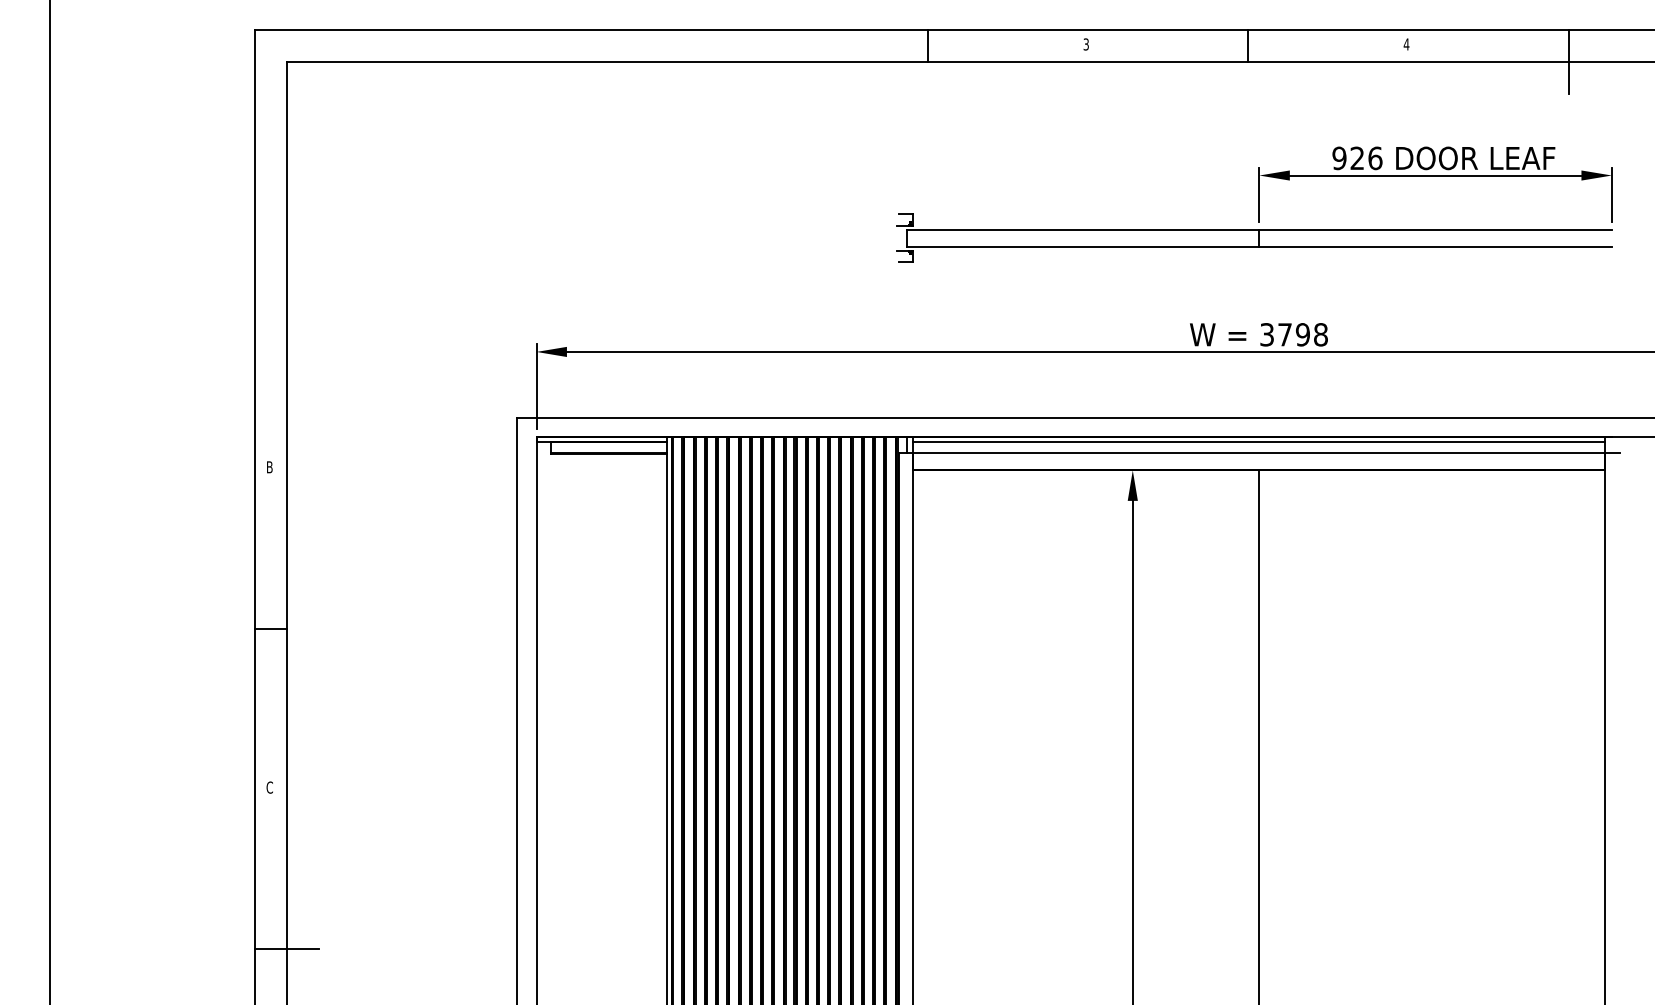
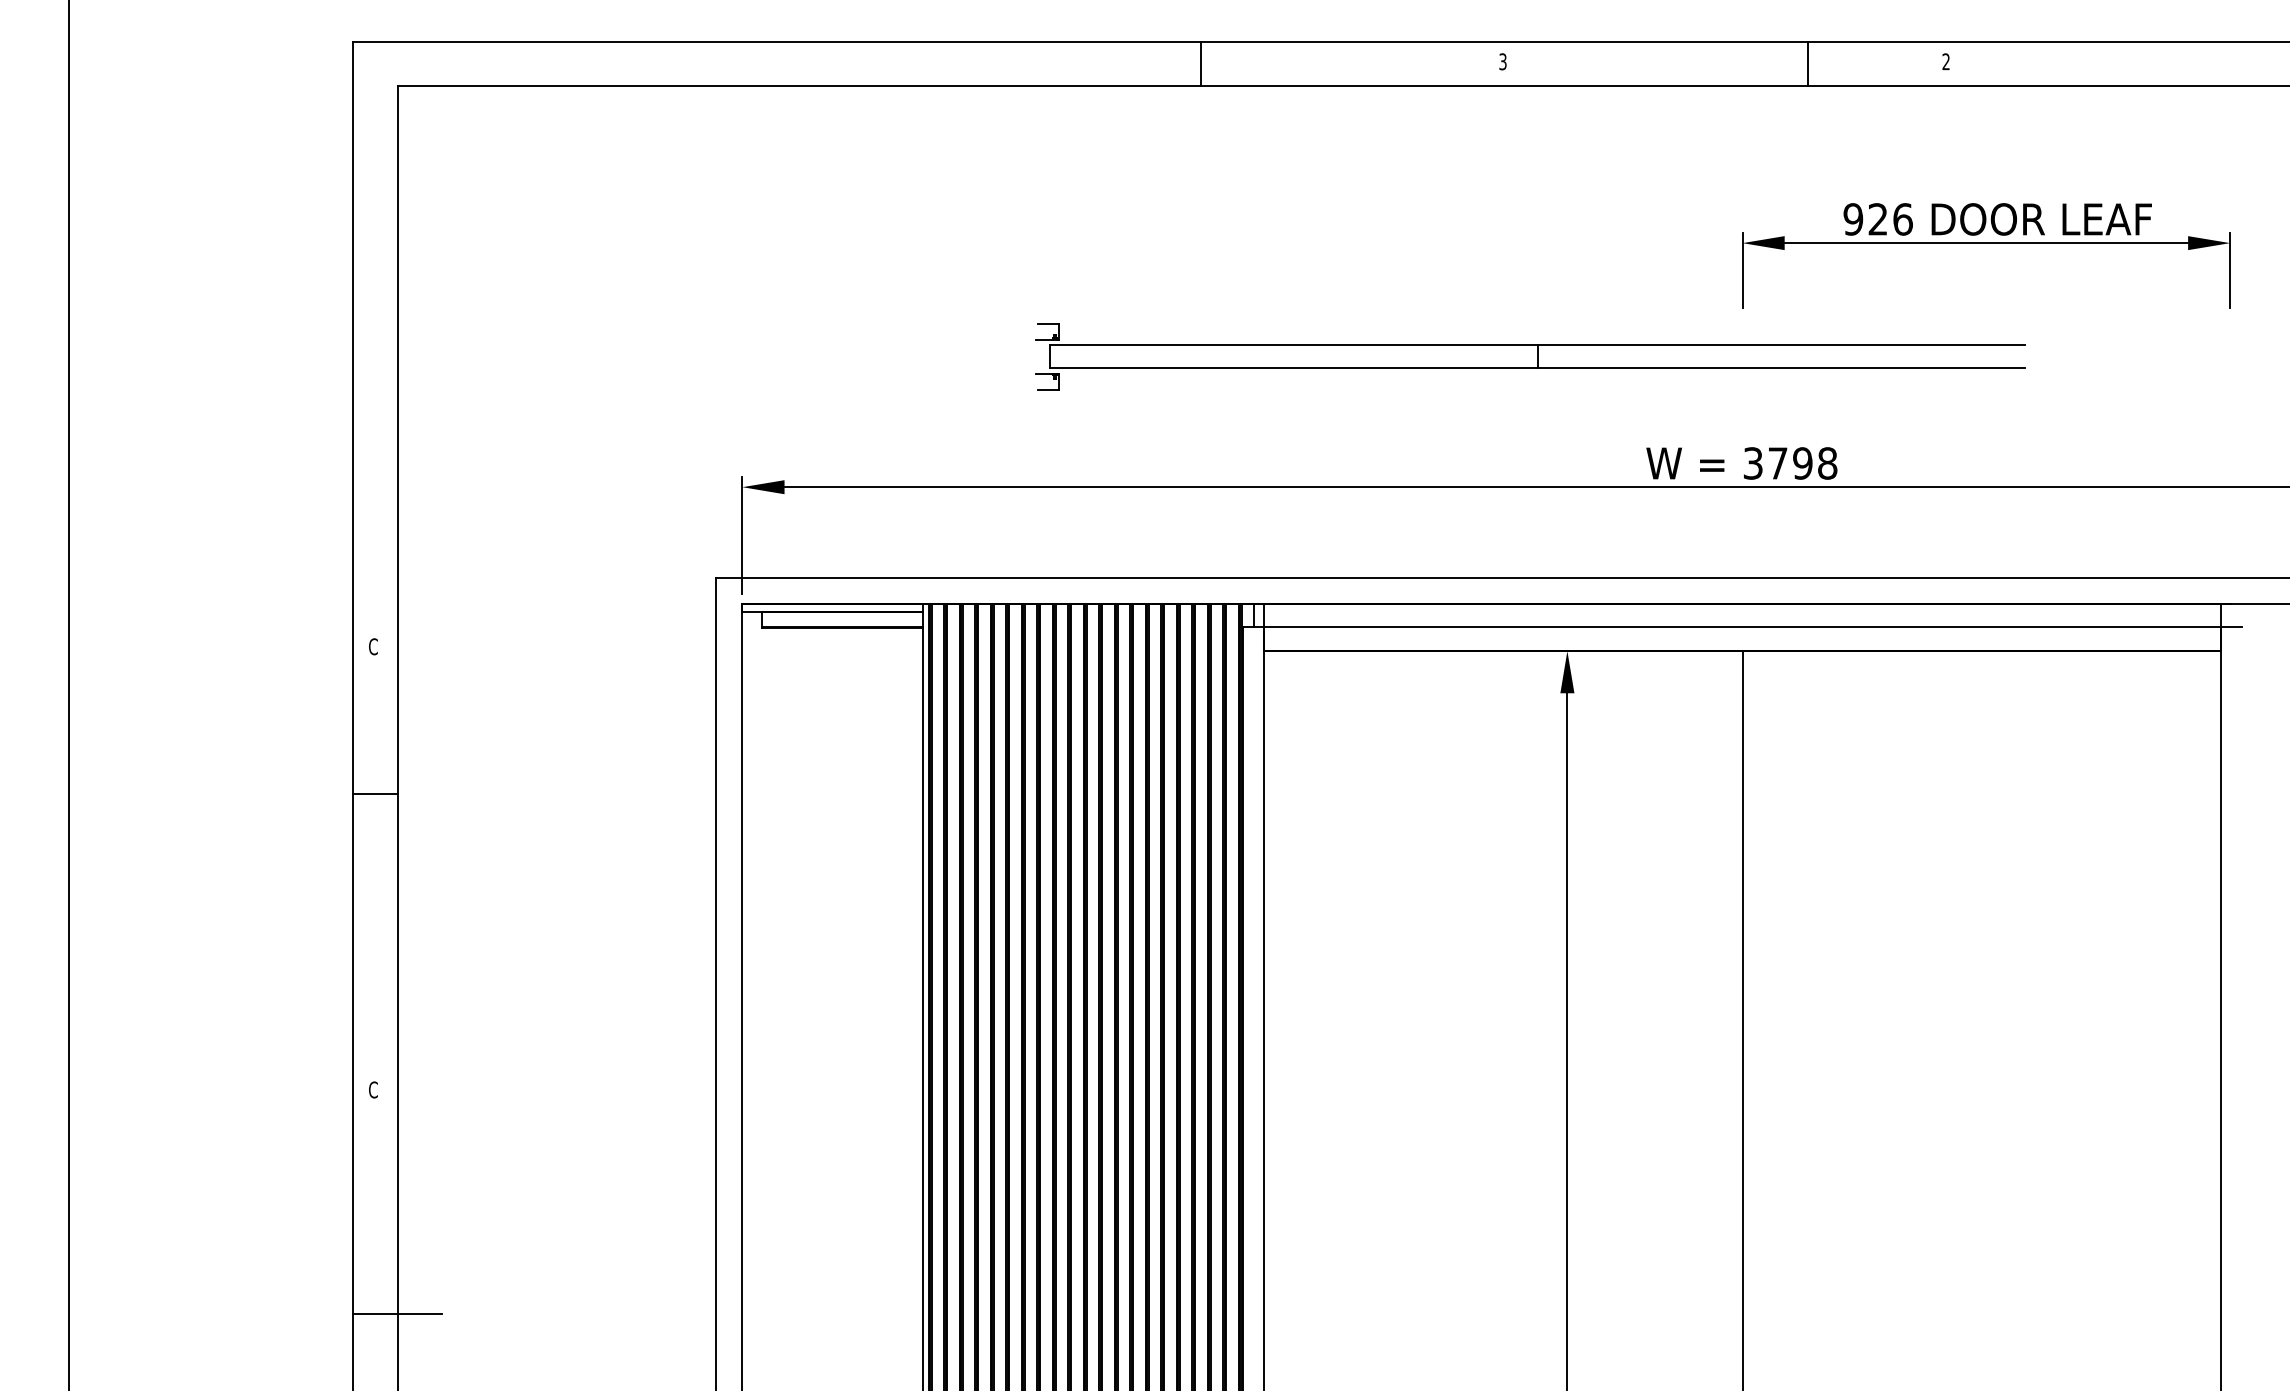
text: (1406, 44) -> (1946, 61), 4 -> 2
line: (927, 45) -> (1200, 63), moved
line: (1248, 45) -> (1808, 63), moved
line: (1568, 61) -> (2170, 85), removed
part: (1254, 237) -> (1530, 356), moved
line: (1259, 442) -> (1742, 612), removed
text: (269, 467) -> (373, 646), B -> C
line: (271, 628) -> (375, 794), moved

